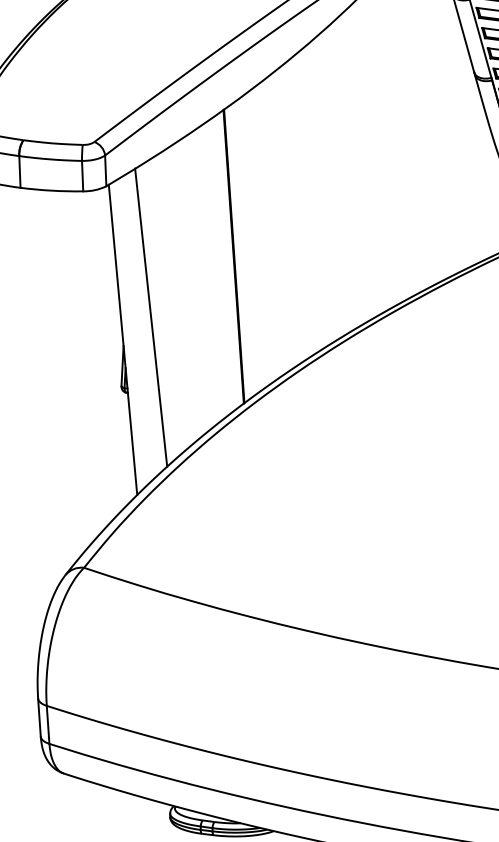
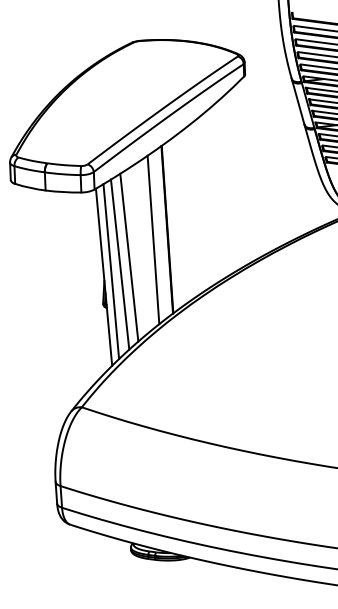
line: (209, 273) -> (153, 239), added
line: (167, 305) -> (129, 257), added
line: (136, 329) -> (111, 271), added

